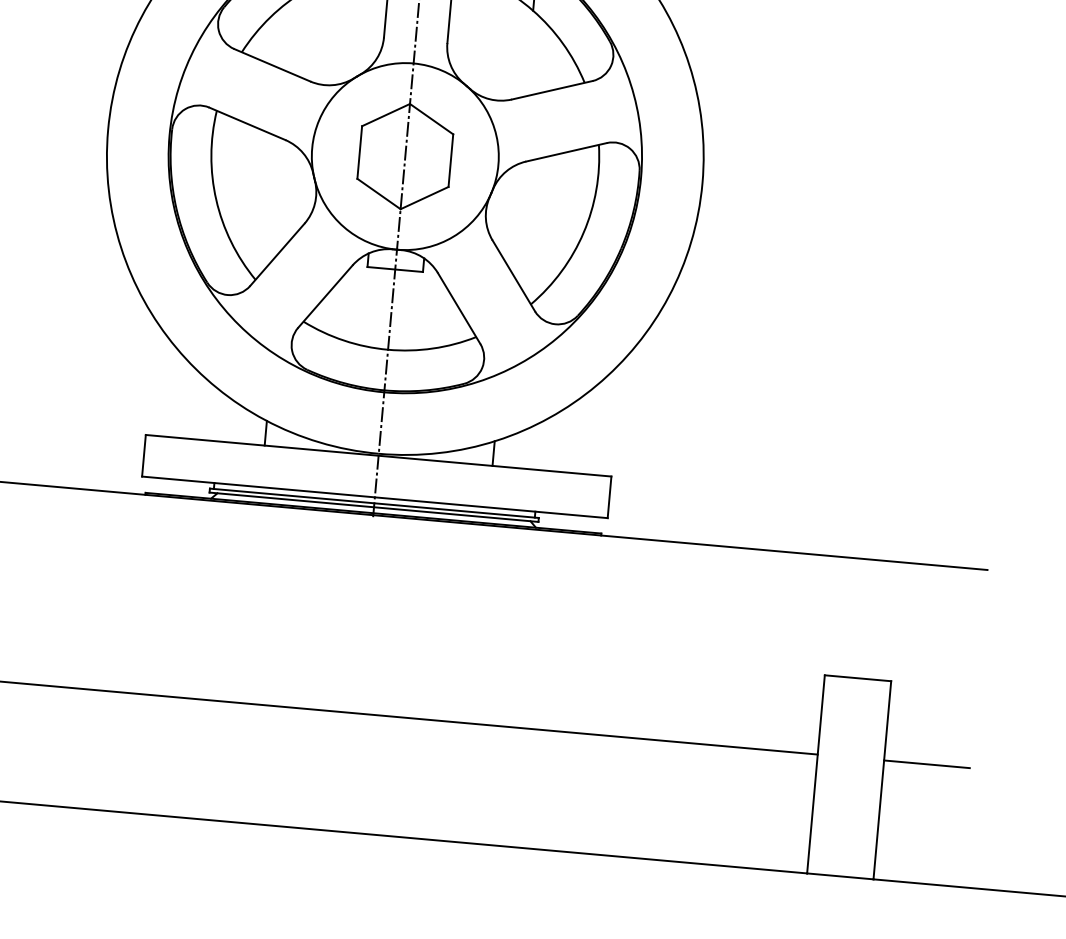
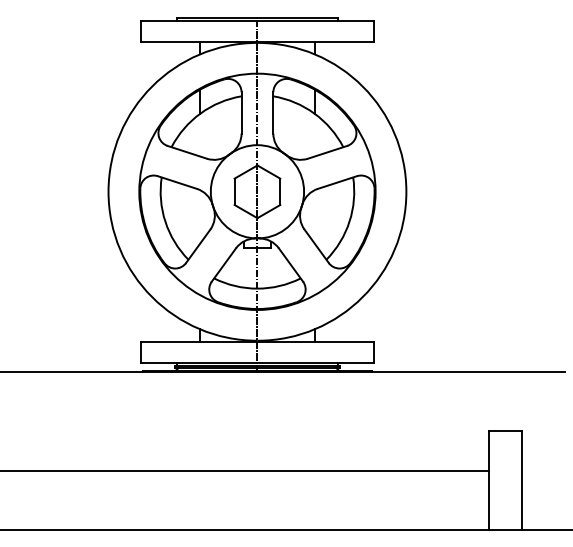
line: (926, 763) -> (543, 470), removed

